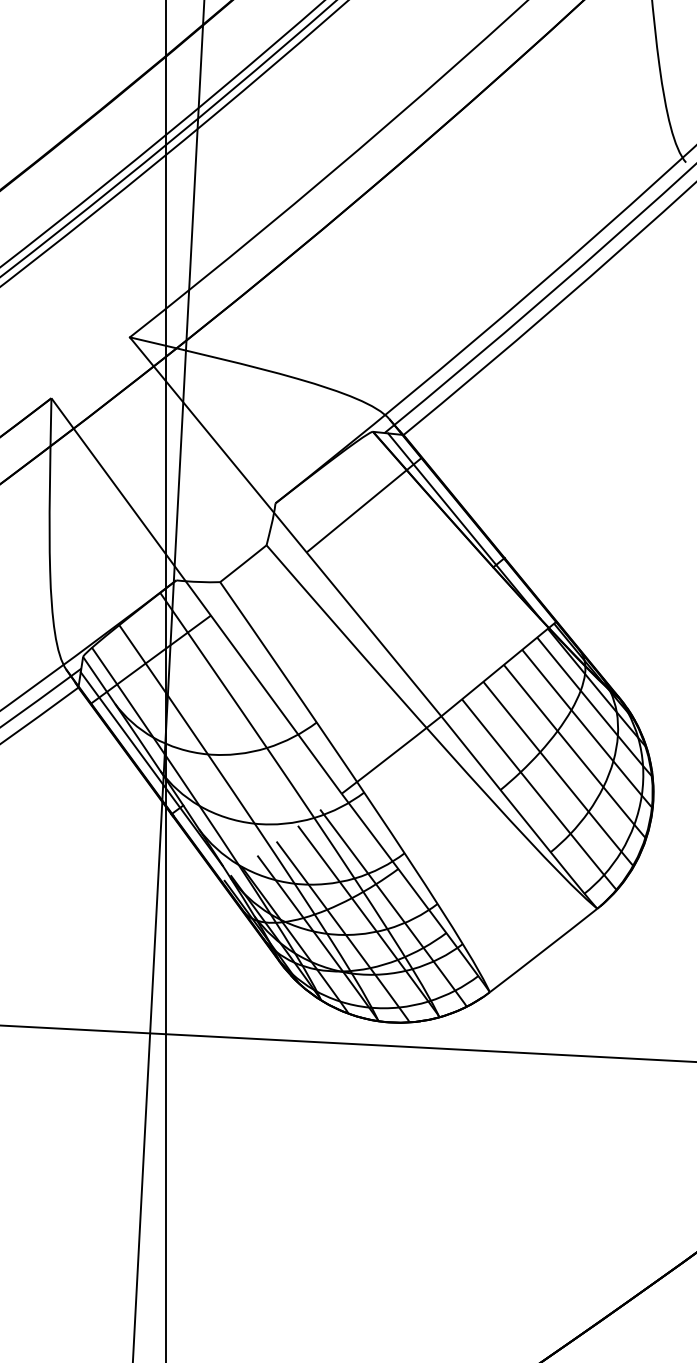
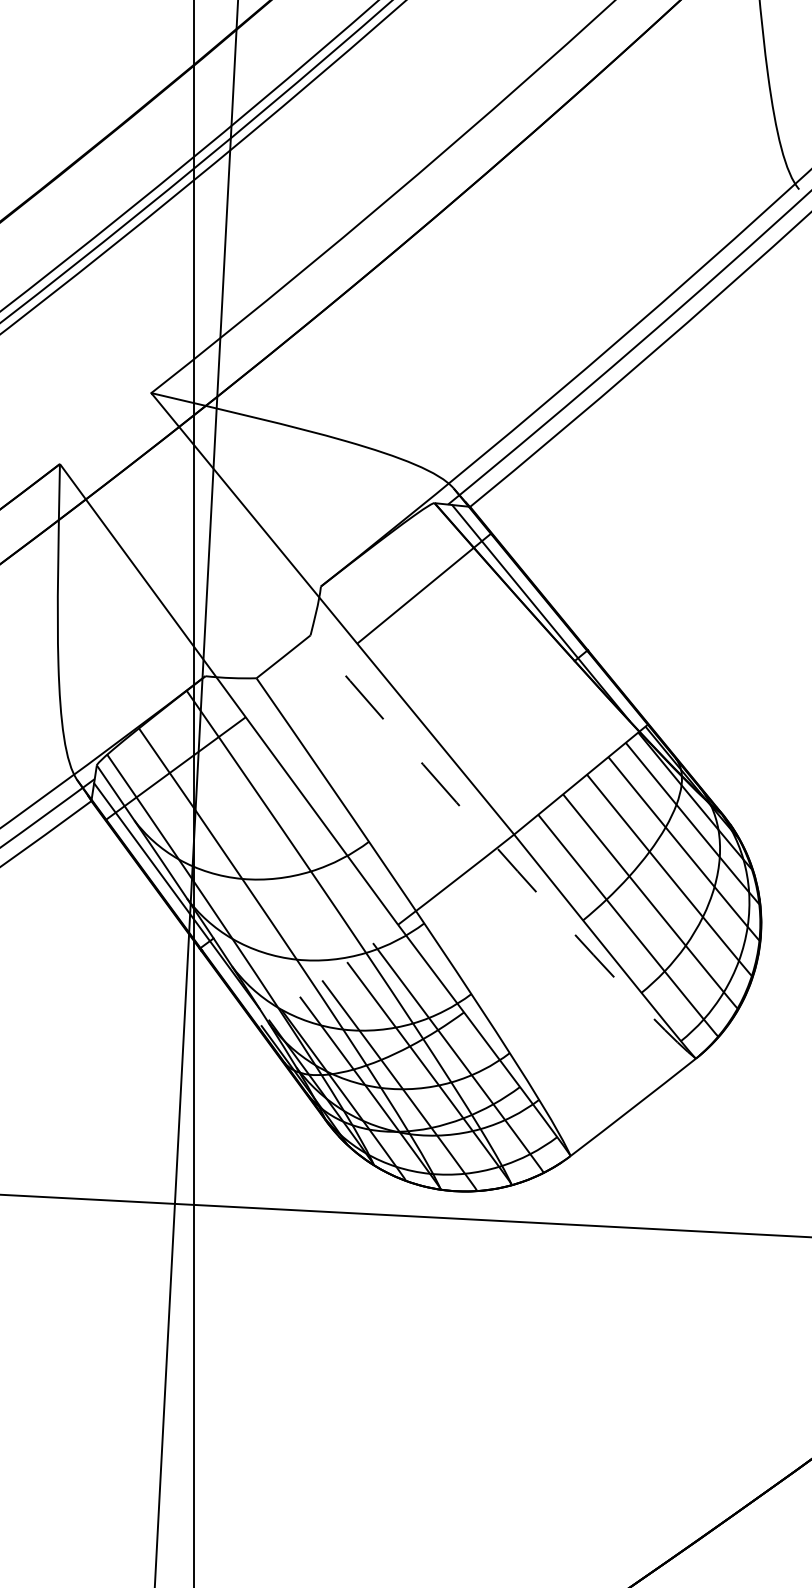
arc: (432, 734) -> (503, 855), solid -> dashed

